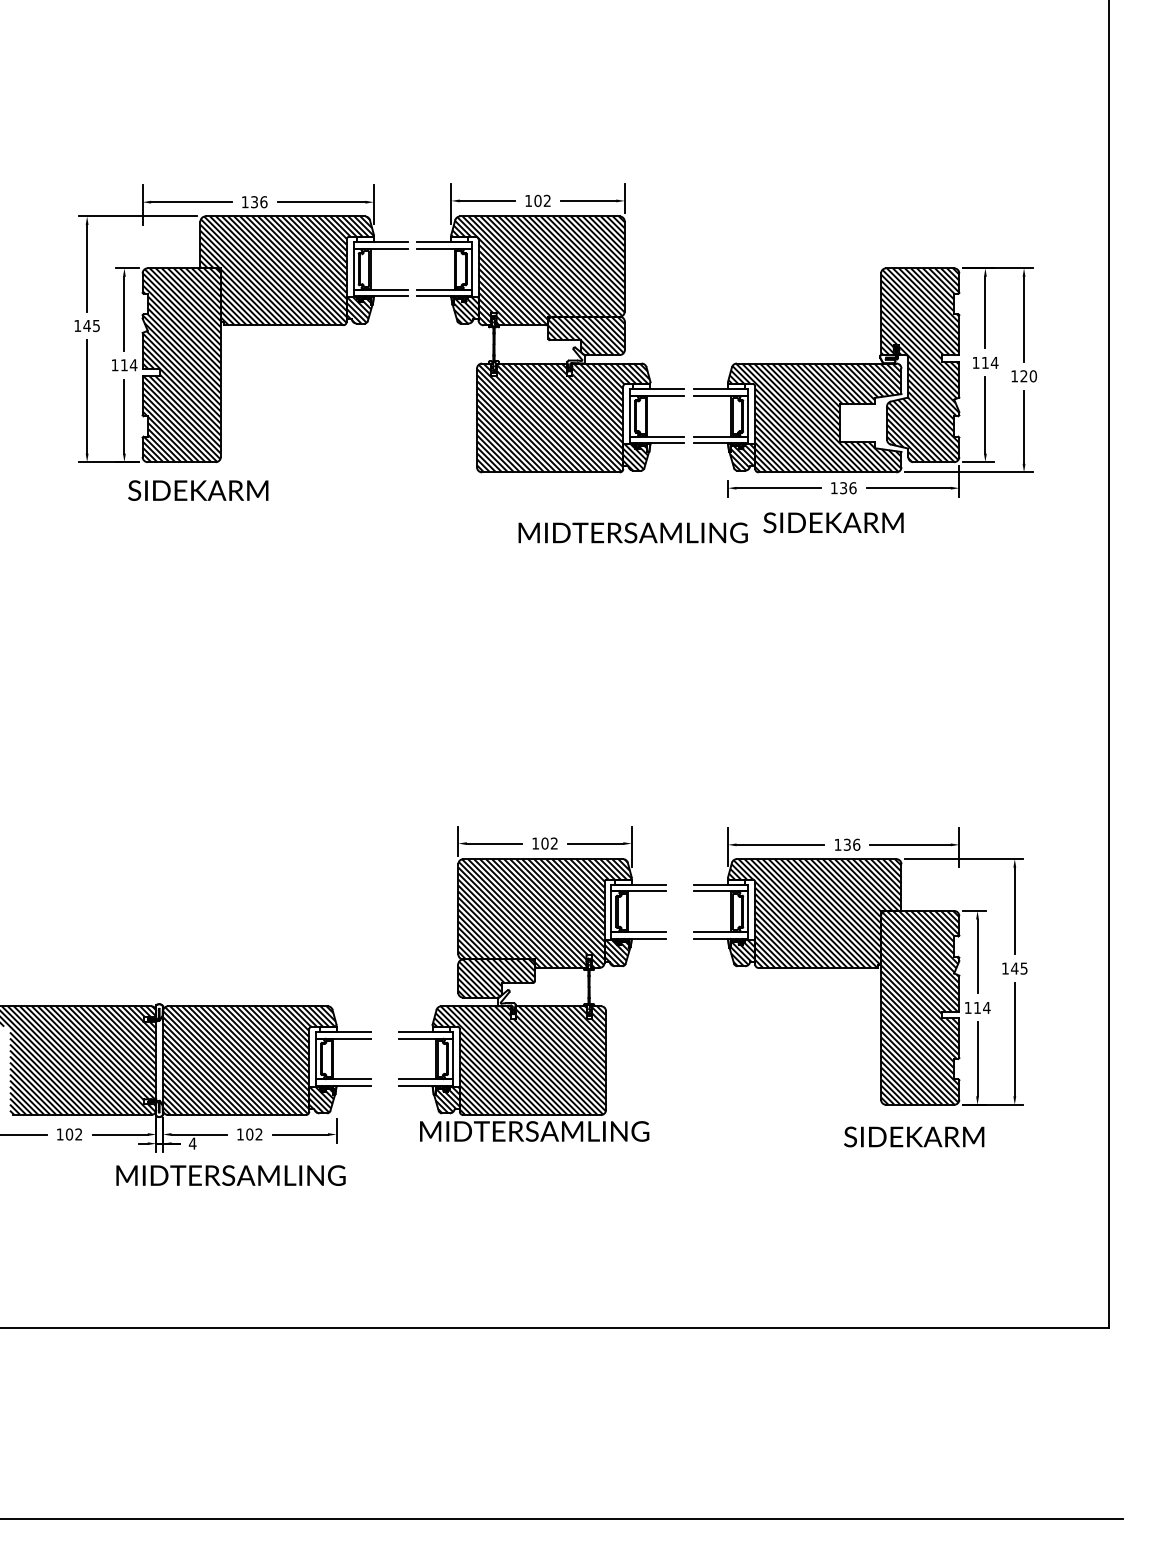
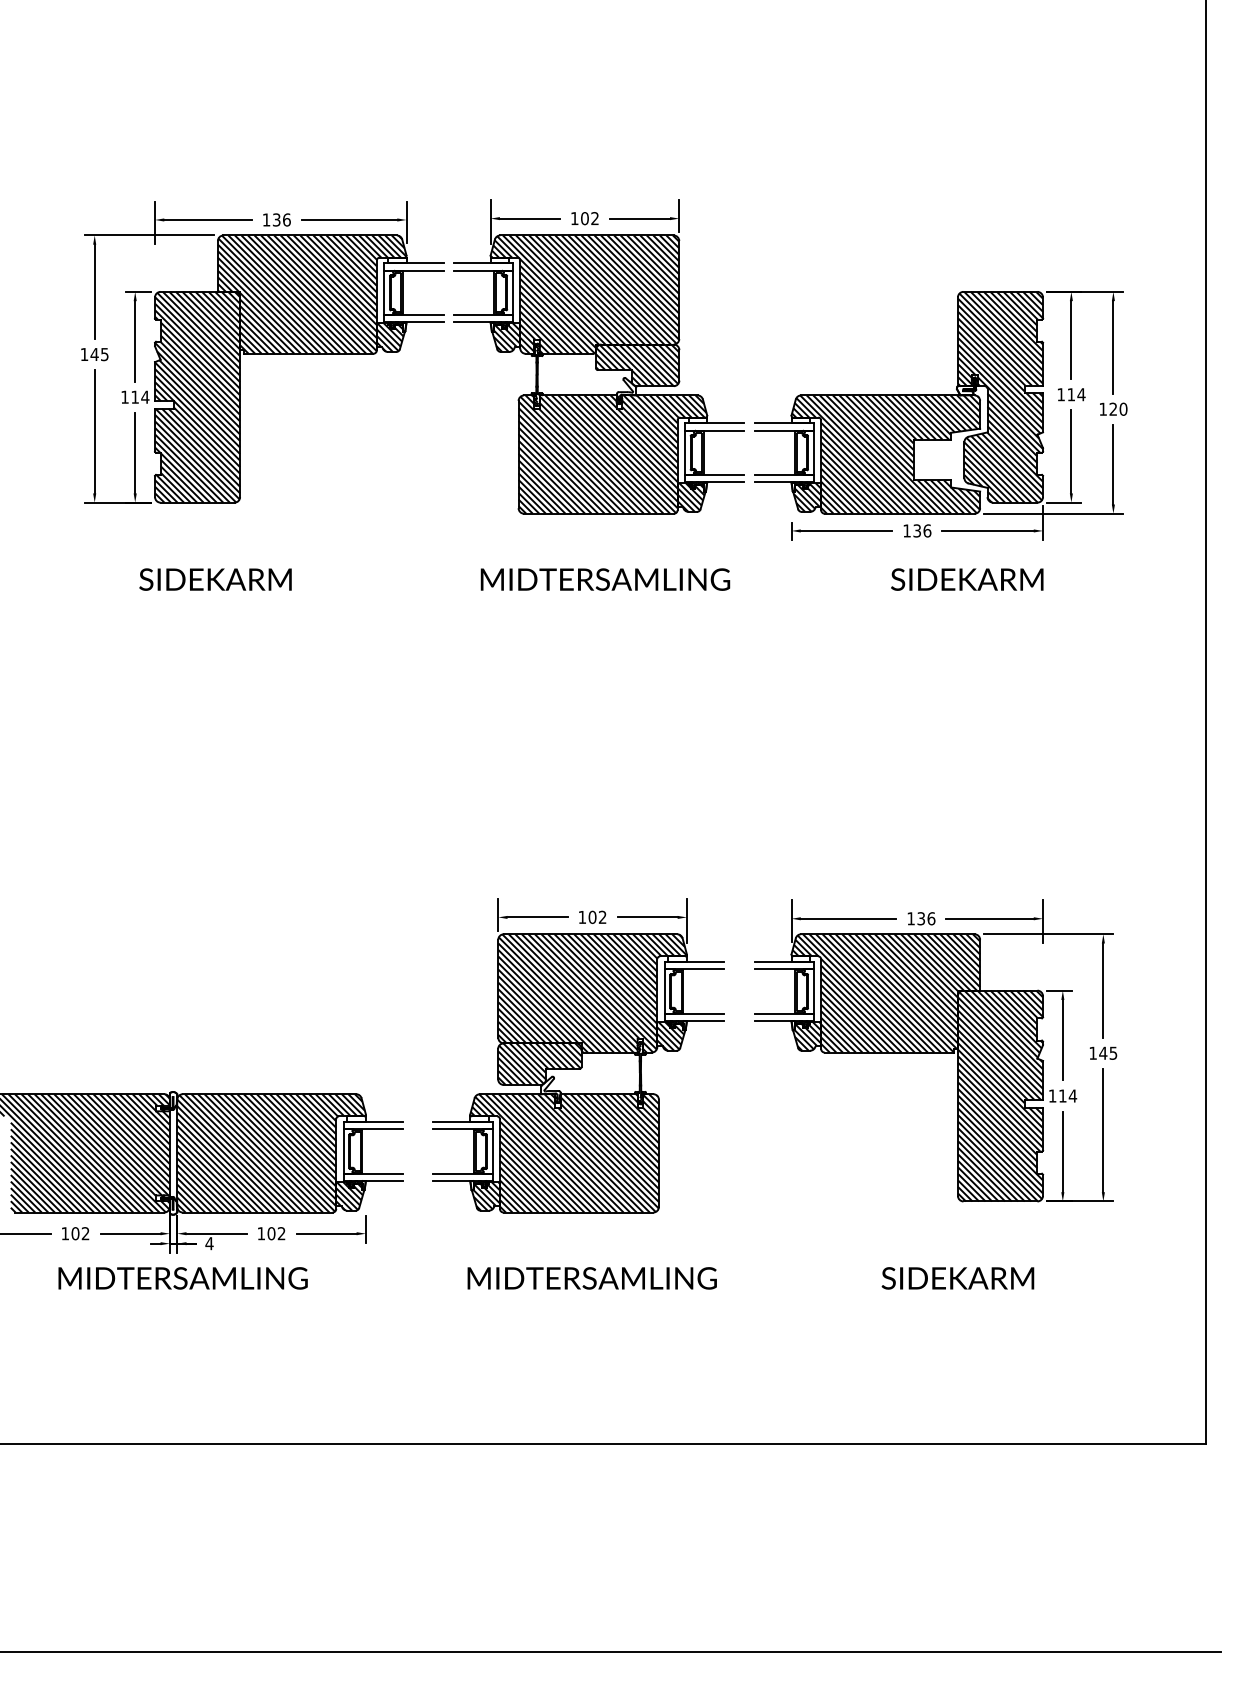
text: (198, 490) -> (215, 579), moved
text: (833, 522) -> (967, 579), moved
text: (633, 532) -> (605, 579), moved
text: (533, 1131) -> (591, 1278), moved
text: (913, 1137) -> (957, 1278), moved
text: (230, 1175) -> (182, 1278), moved

